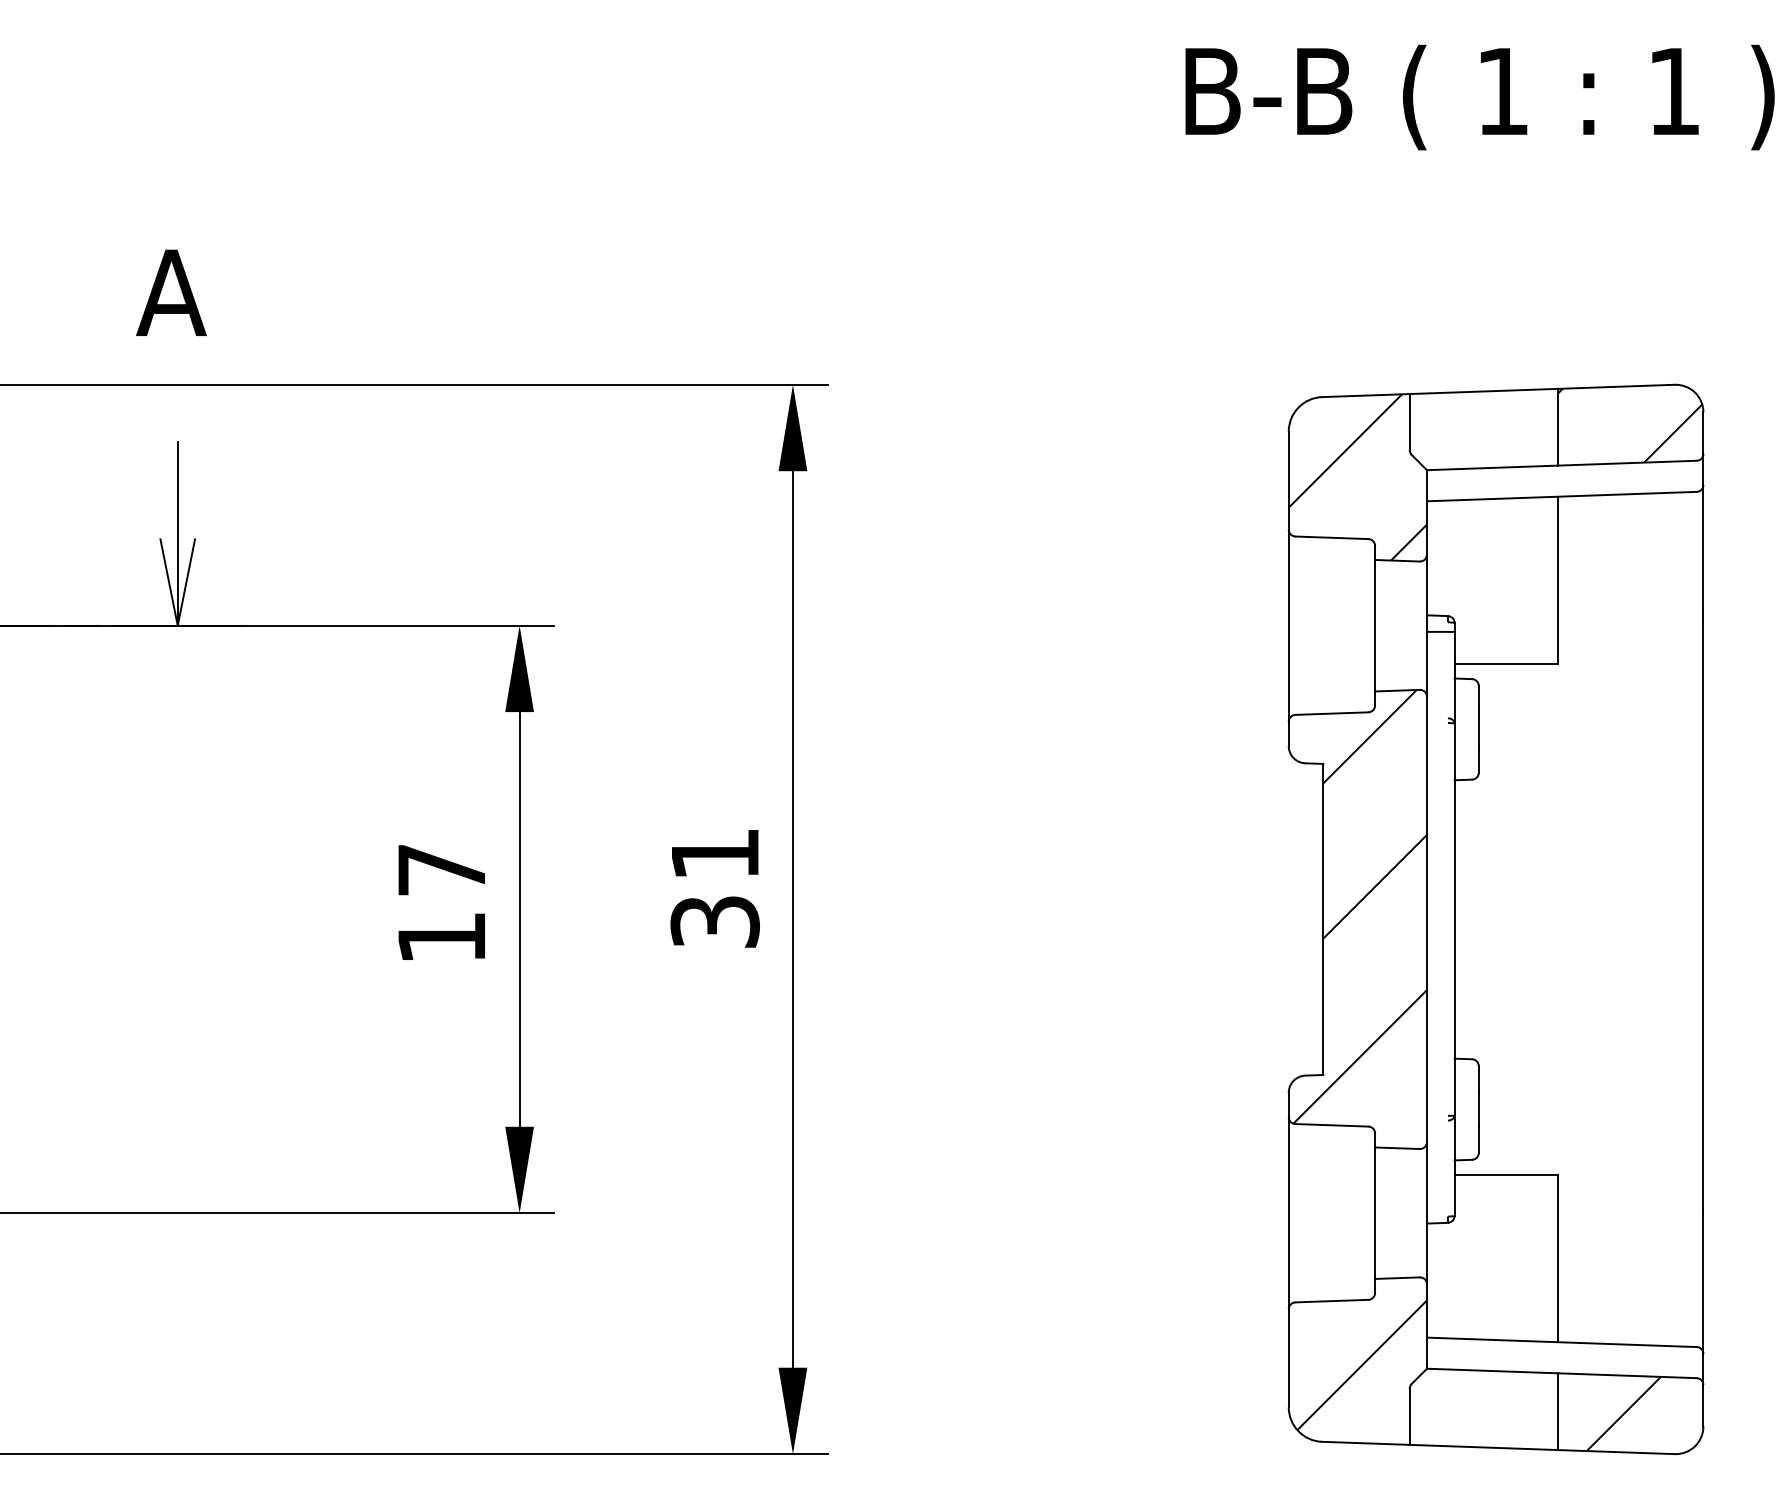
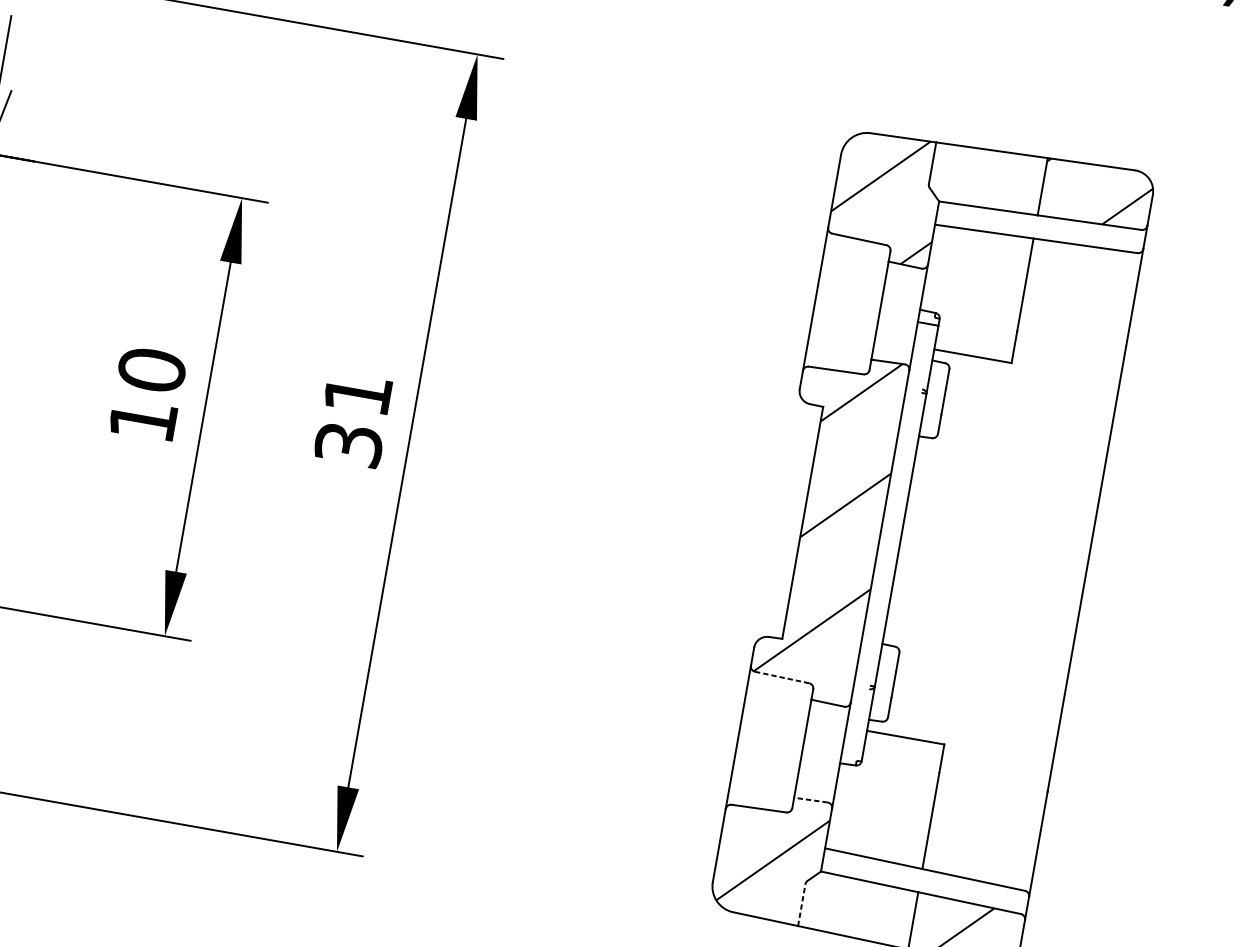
text: (441, 869) -> (151, 369), 17 -> 10
line: (1331, 1125) -> (781, 677), solid -> dashed
line: (1396, 1278) -> (810, 800), solid -> dashed
line: (1409, 1416) -> (801, 904), solid -> dashed

